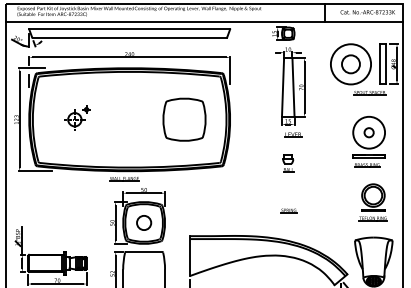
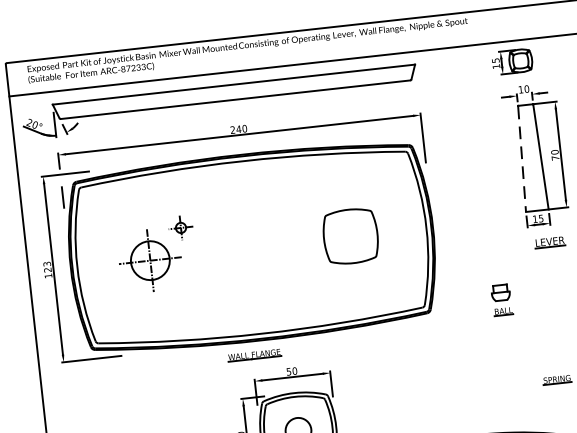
line: (283, 88) -> (523, 160), solid -> dashed
part: (77, 117) -> (157, 253), size x1.6
part: (184, 119) -> (350, 236), size x0.7
part: (288, 163) -> (501, 299), moved

